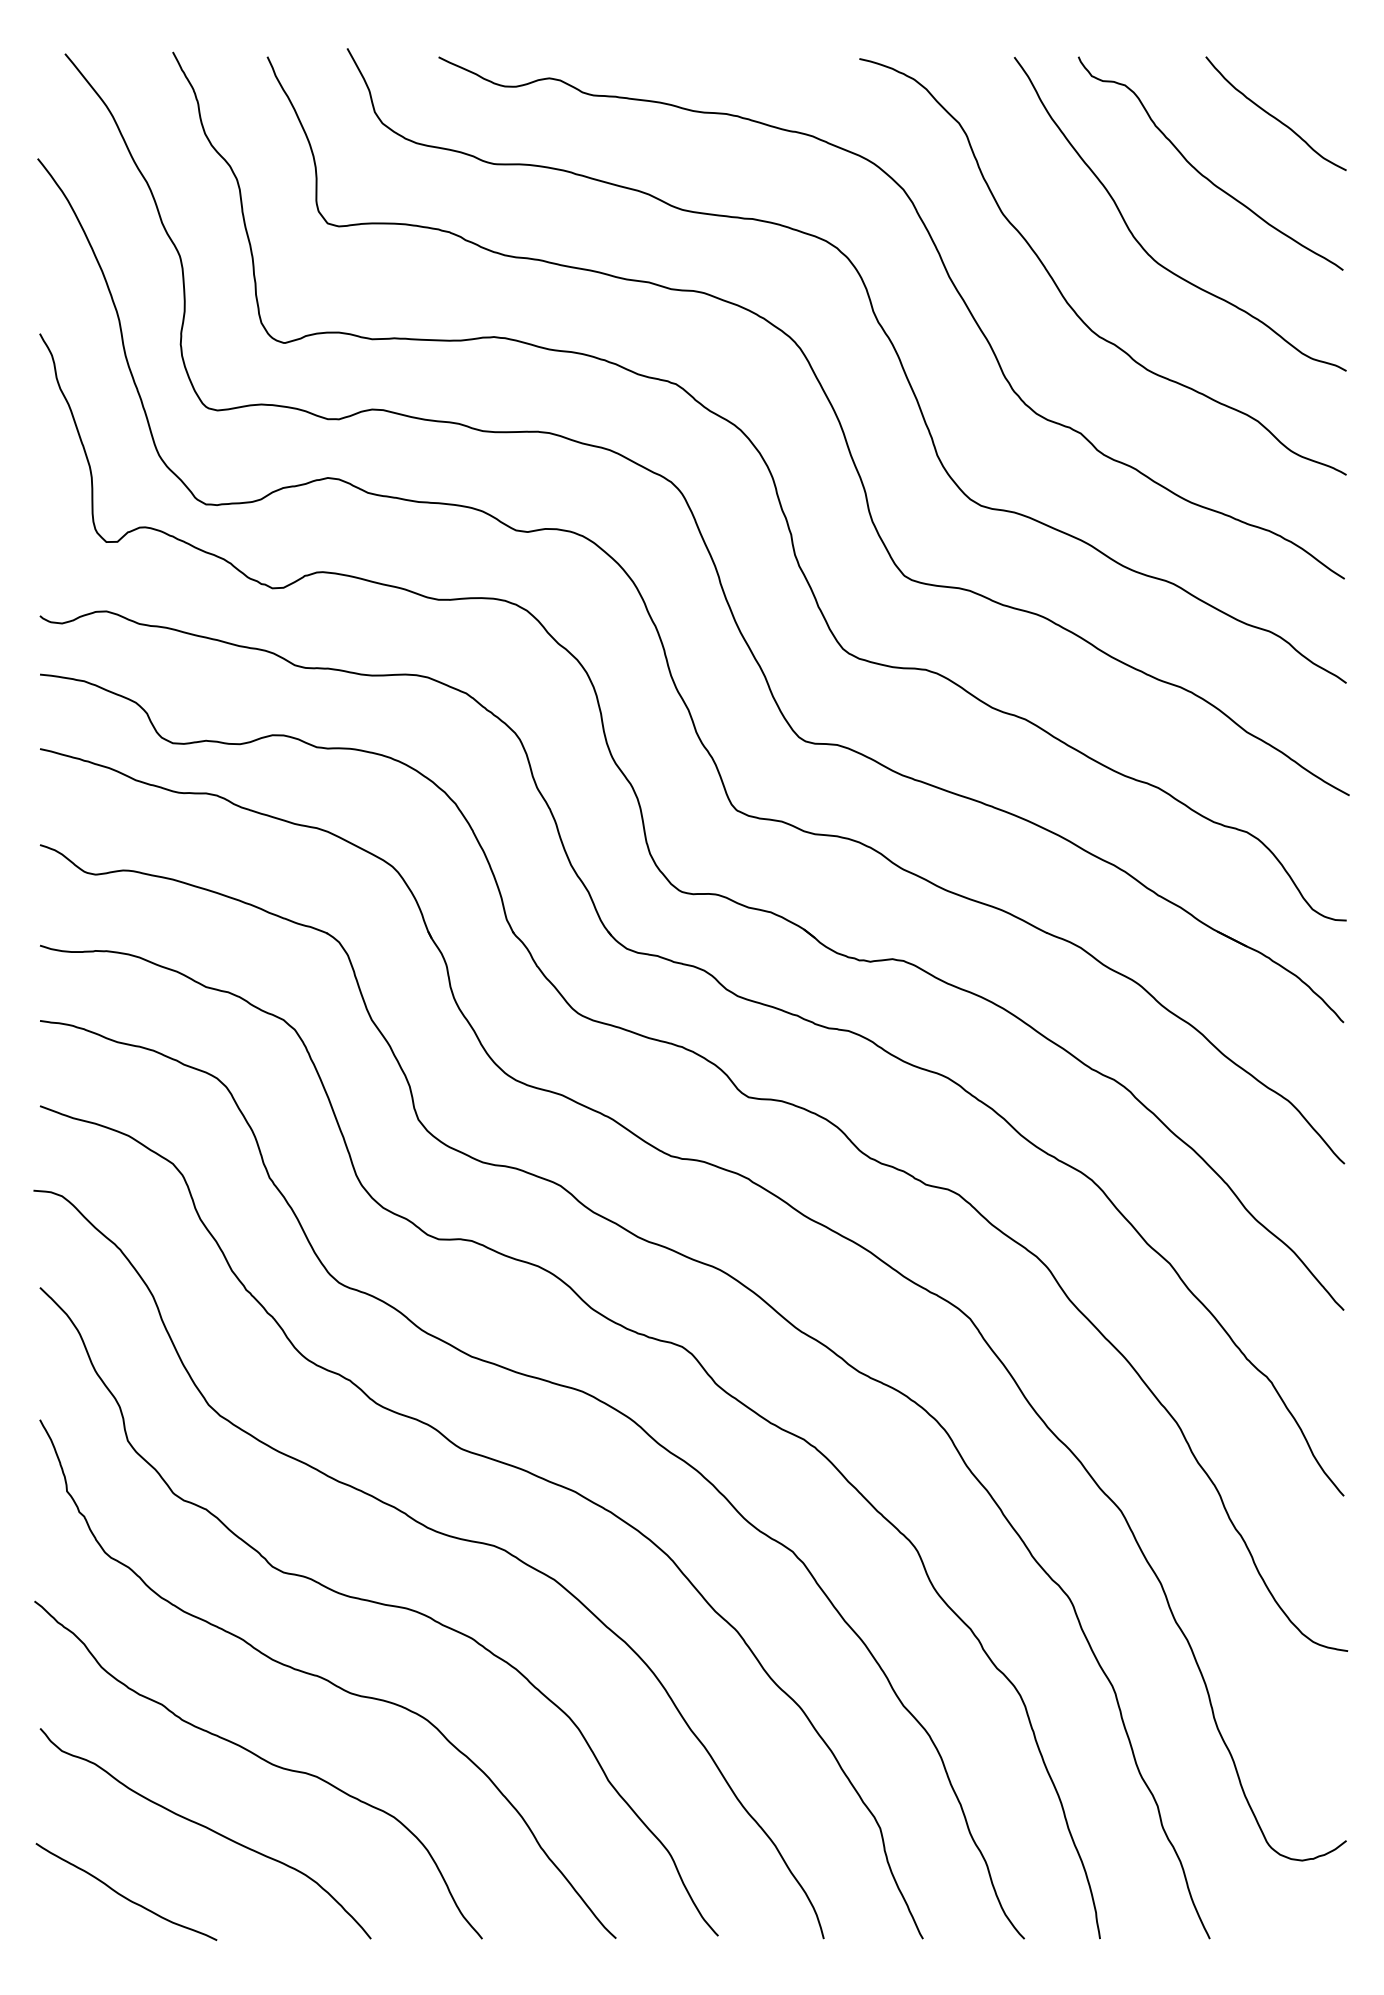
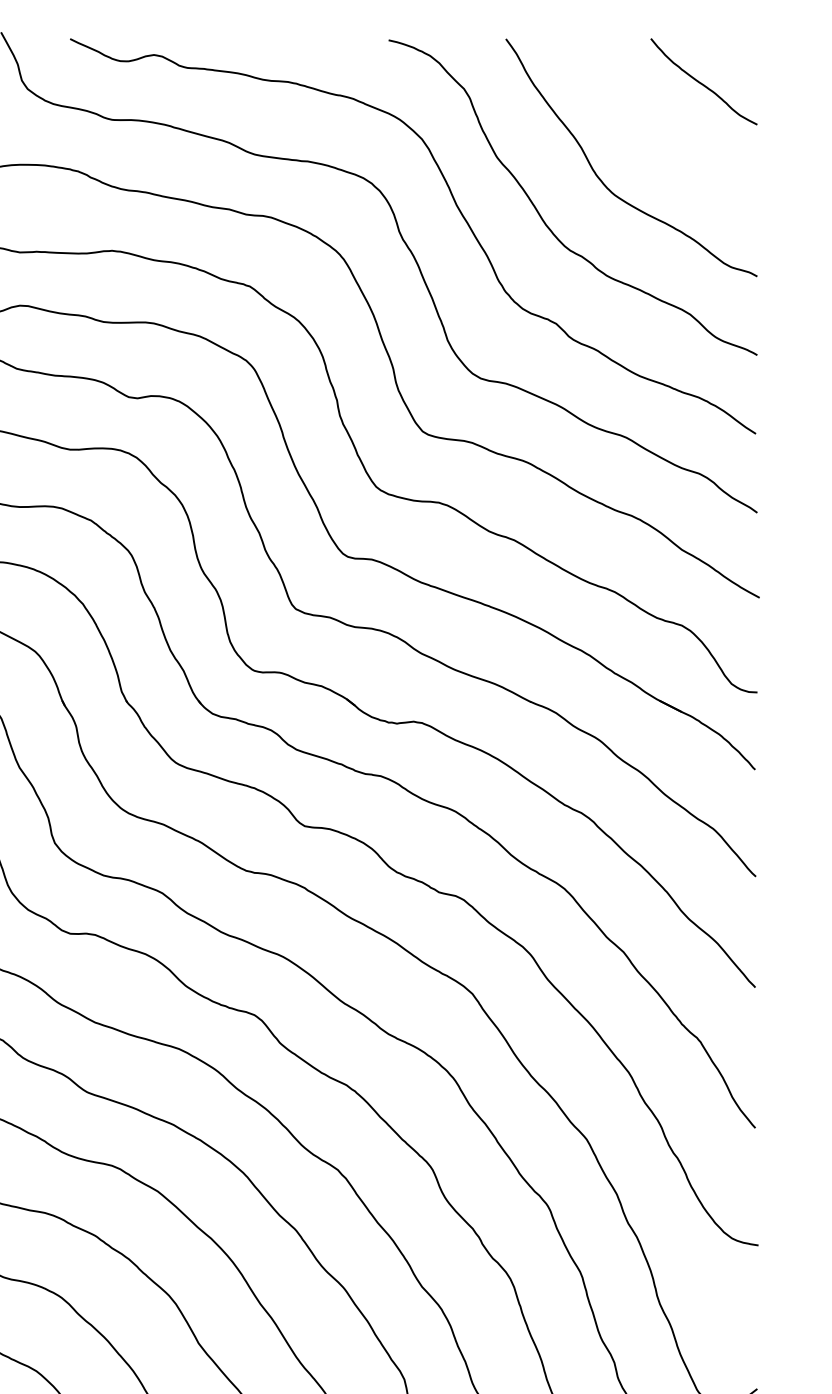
curve: (1204, 175) -> (649, 128), removed

